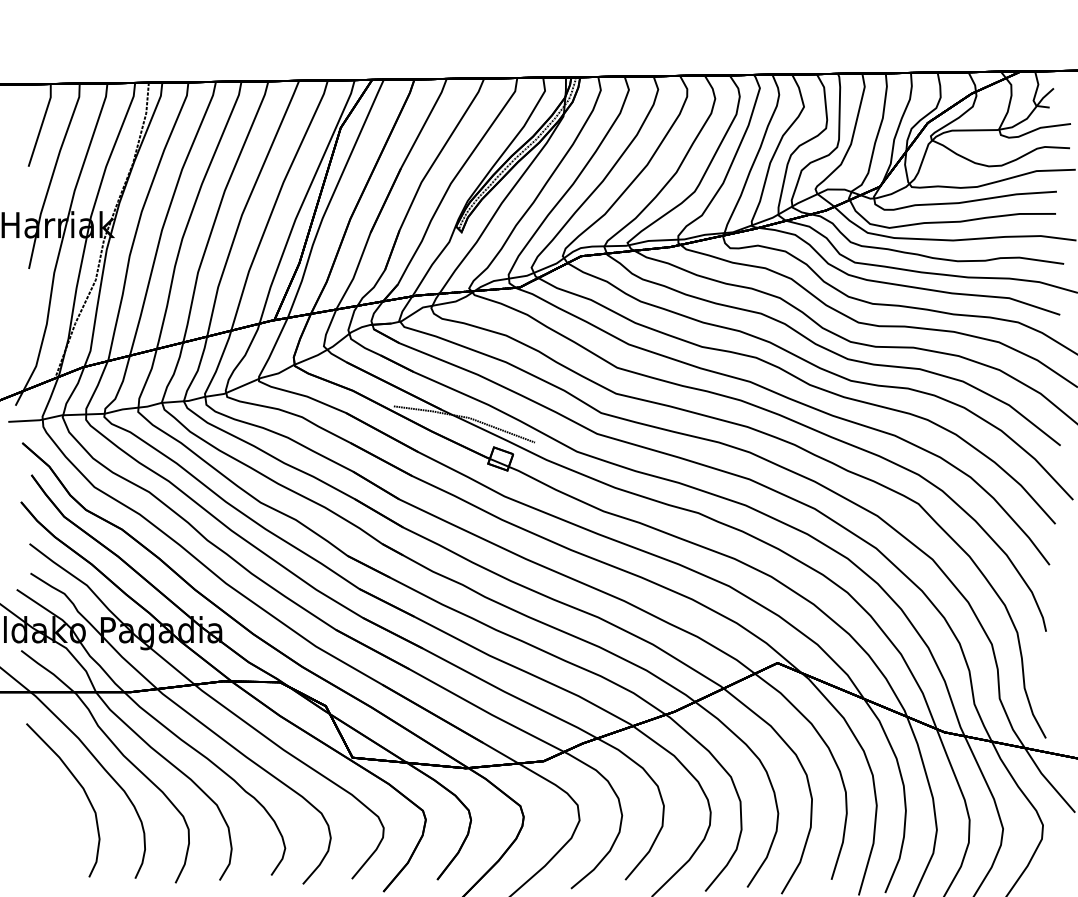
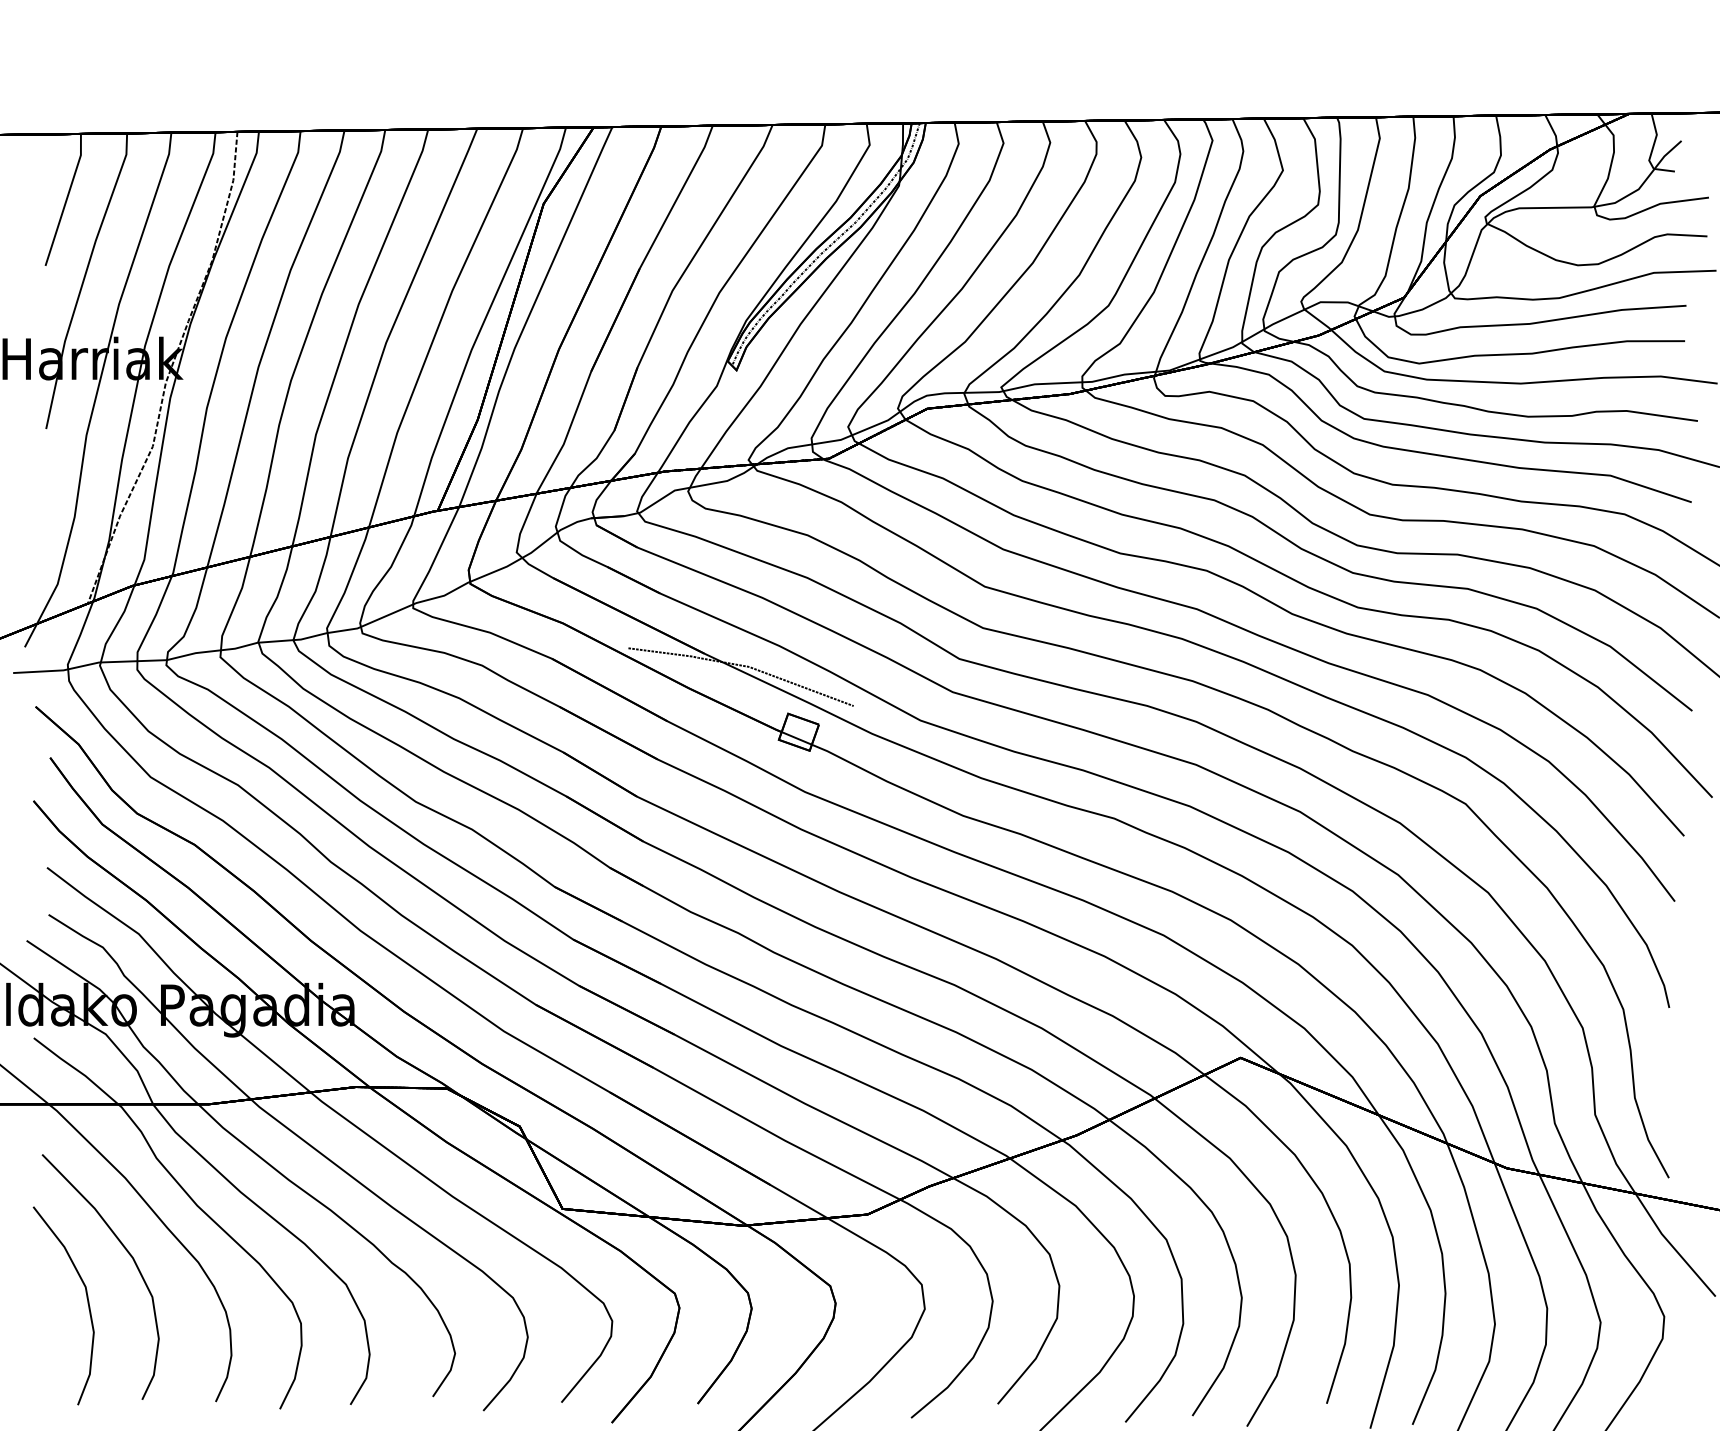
part: (54, 817) -> (86, 1304), added

